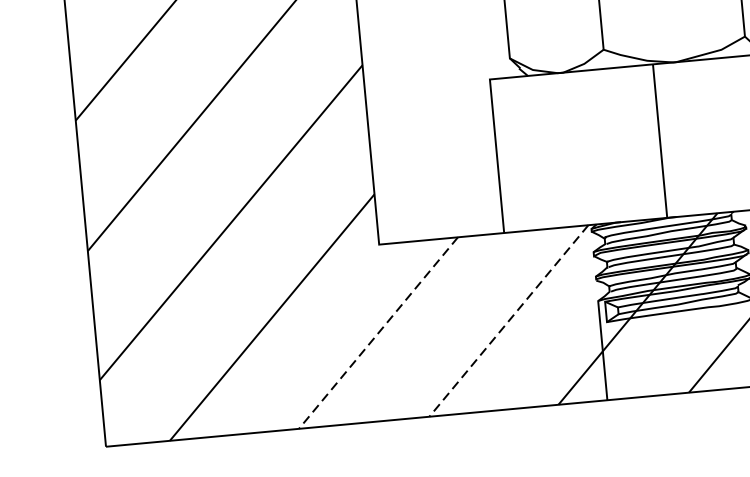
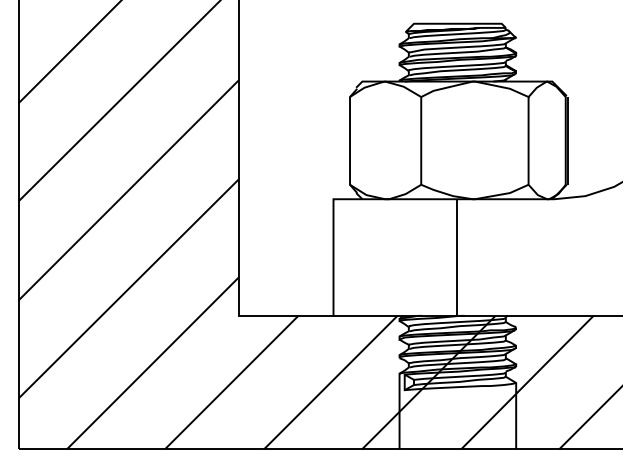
line: (508, 321) -> (330, 382), dashed -> solid
line: (378, 333) -> (231, 382), dashed -> solid

